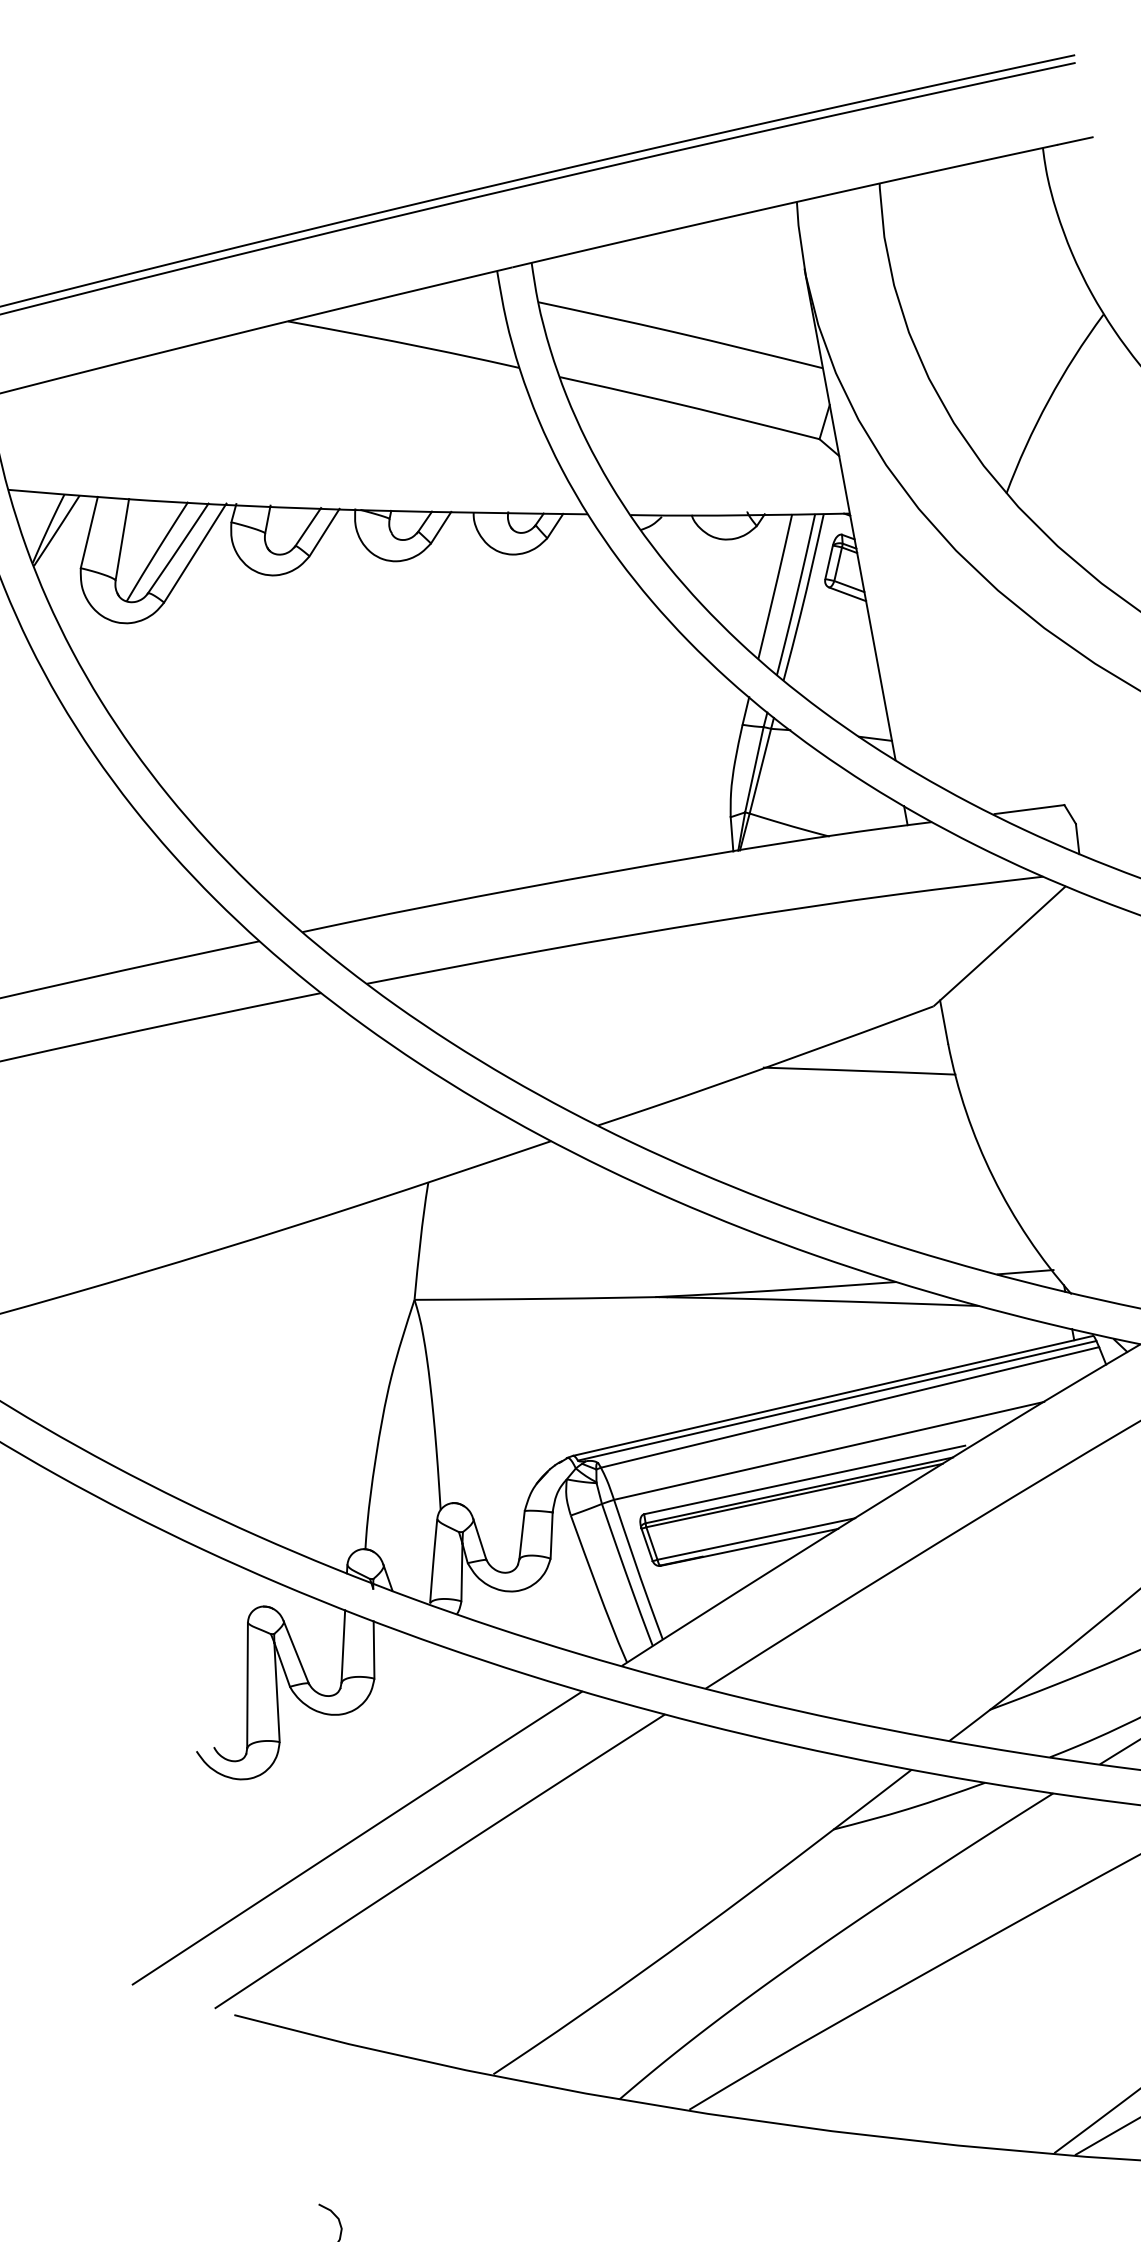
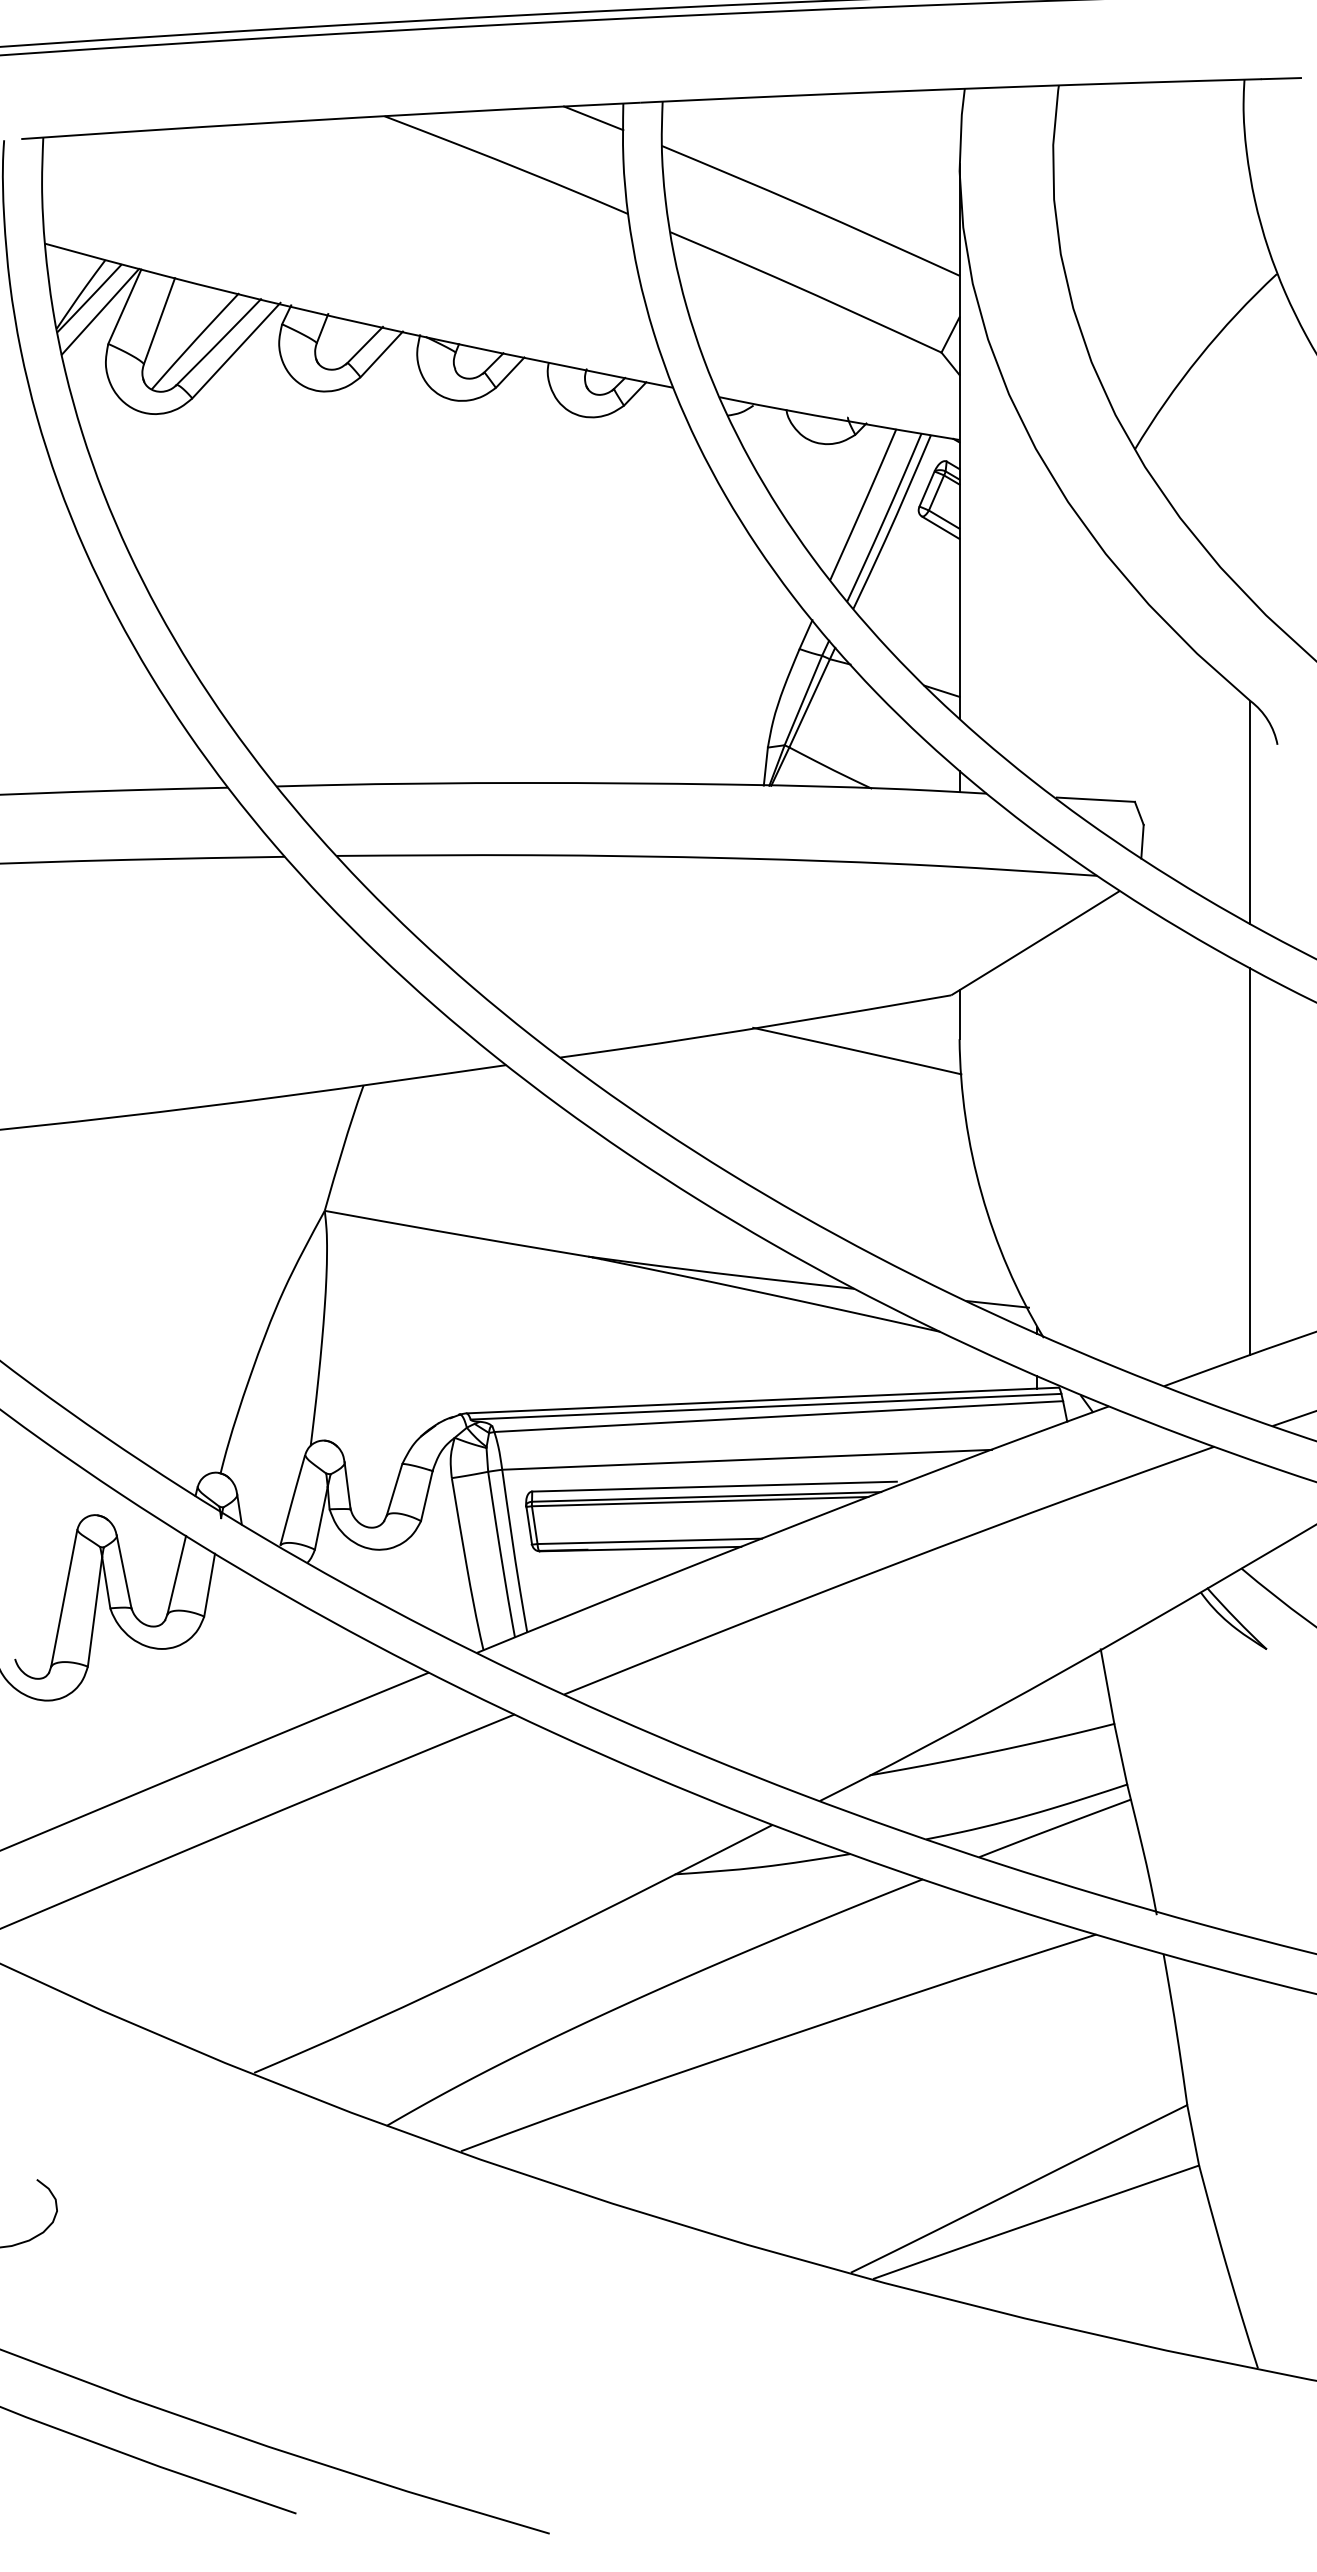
line: (473, 289) -> (593, 118), added
line: (68, 540) -> (100, 311), added

